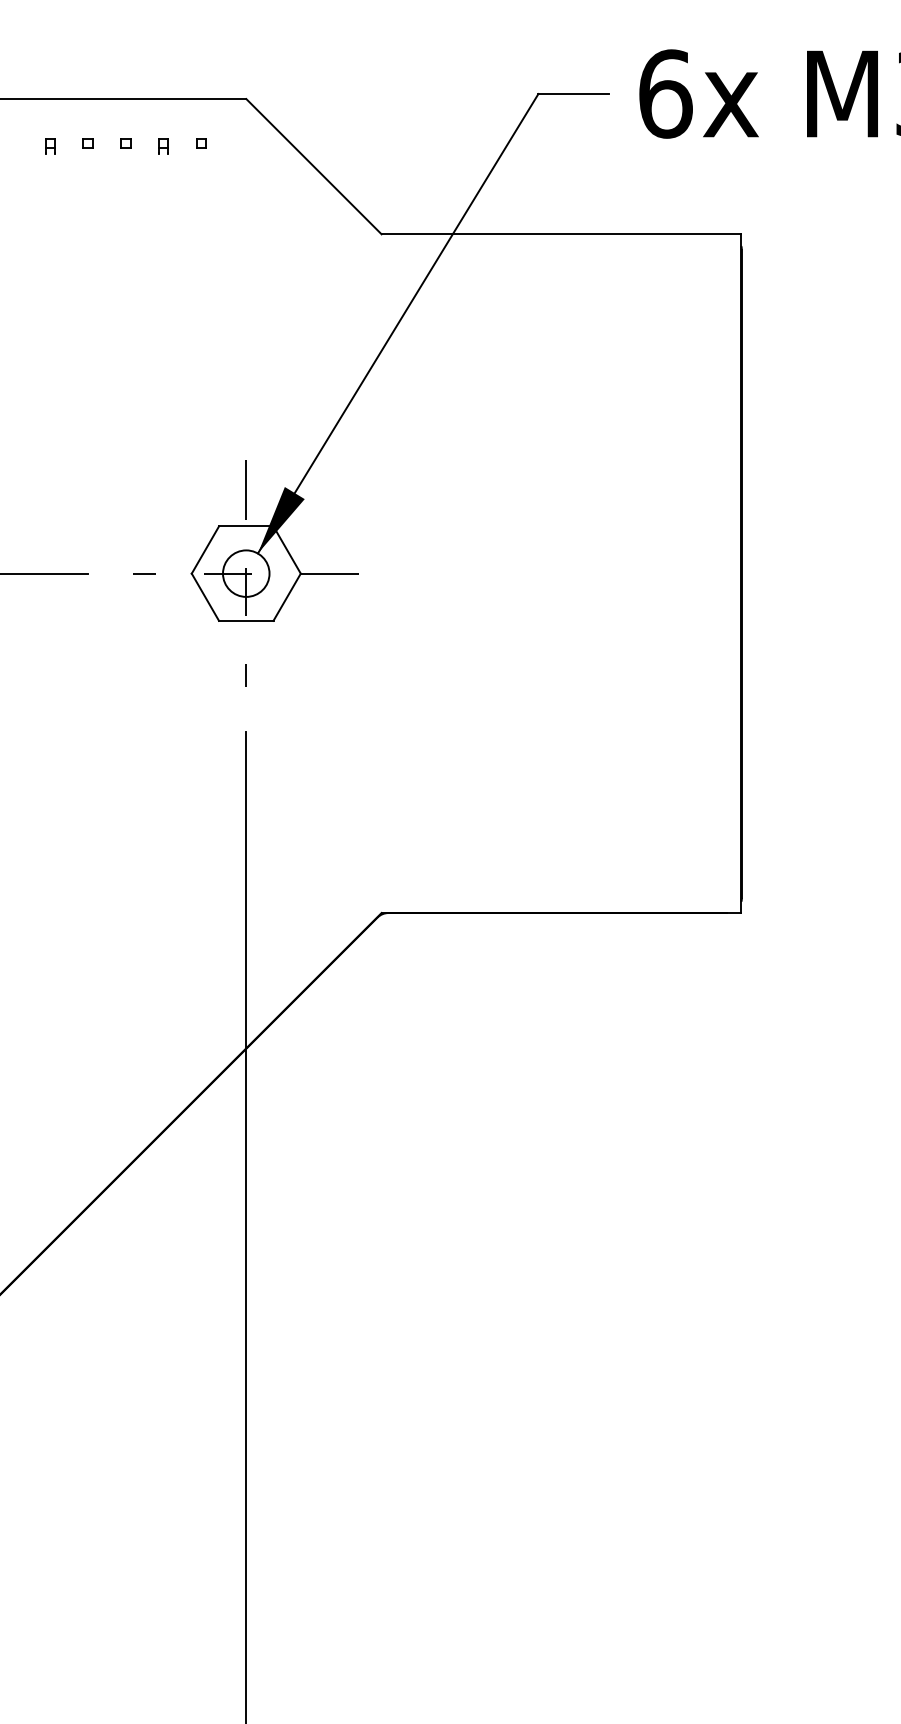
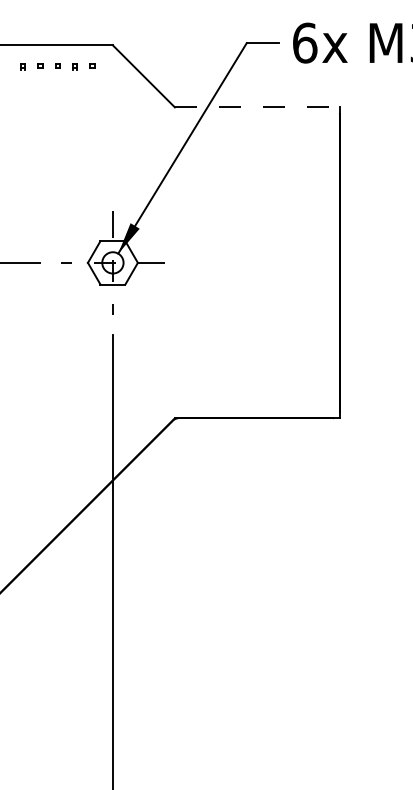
line: (561, 234) -> (257, 107), solid -> dashed

